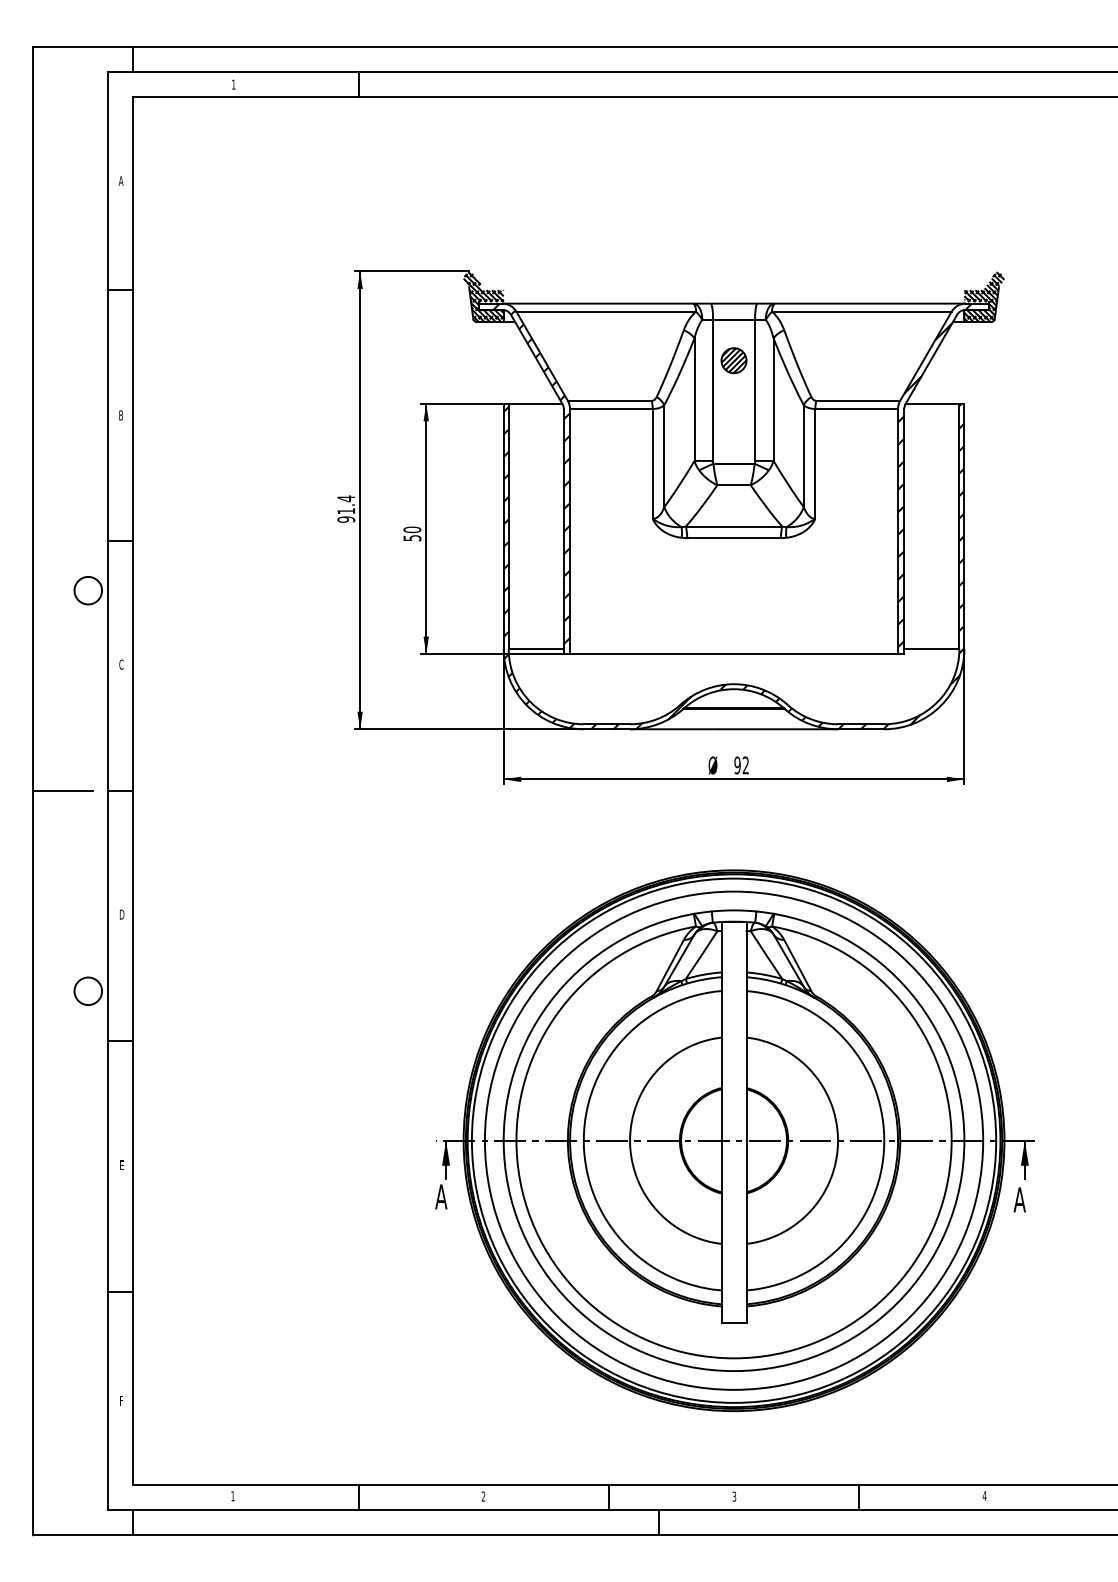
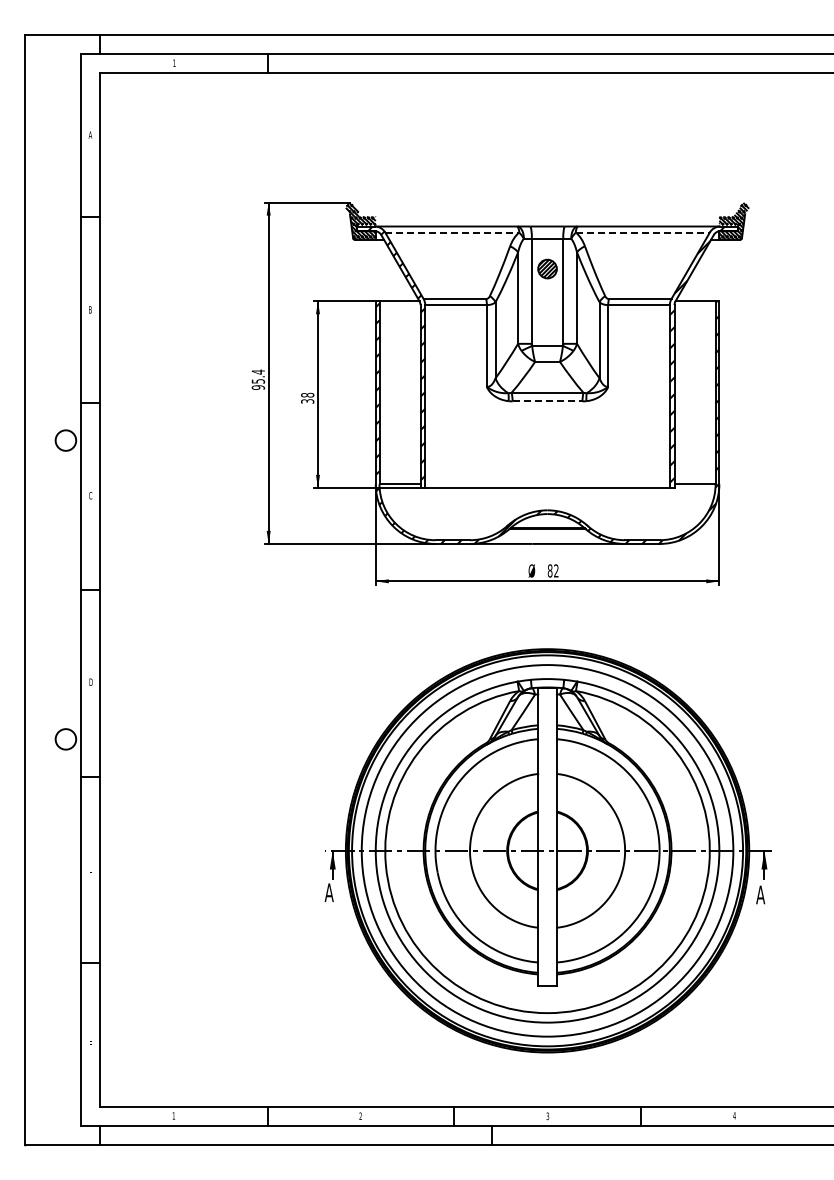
line: (606, 311) -> (452, 232), solid -> dashed
line: (861, 311) -> (642, 232), solid -> dashed
text: (346, 511) -> (258, 381), 91.4 -> 95.4
text: (412, 532) -> (307, 397), 50 -> 38
line: (733, 538) -> (547, 401), solid -> dashed
text: (736, 764) -> (549, 570), 92 -> 82
line: (62, 791) -> (46, 590), removed

